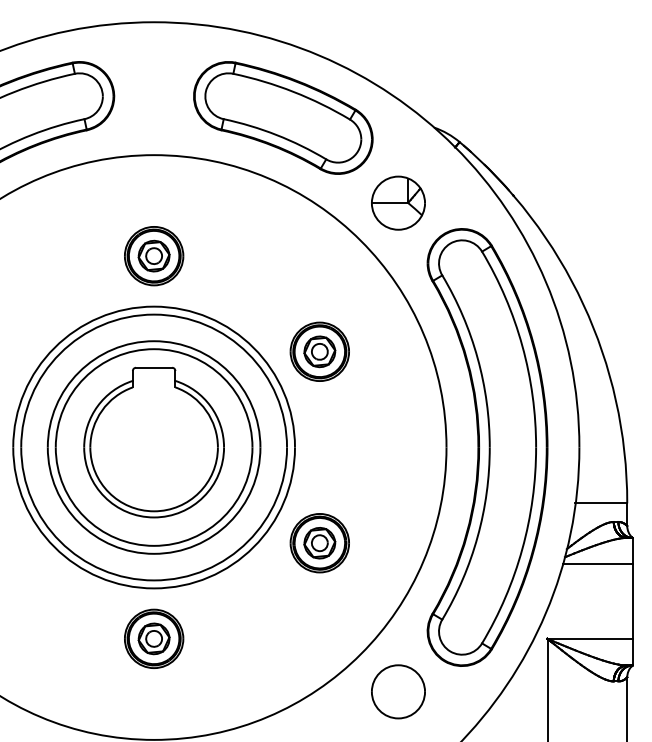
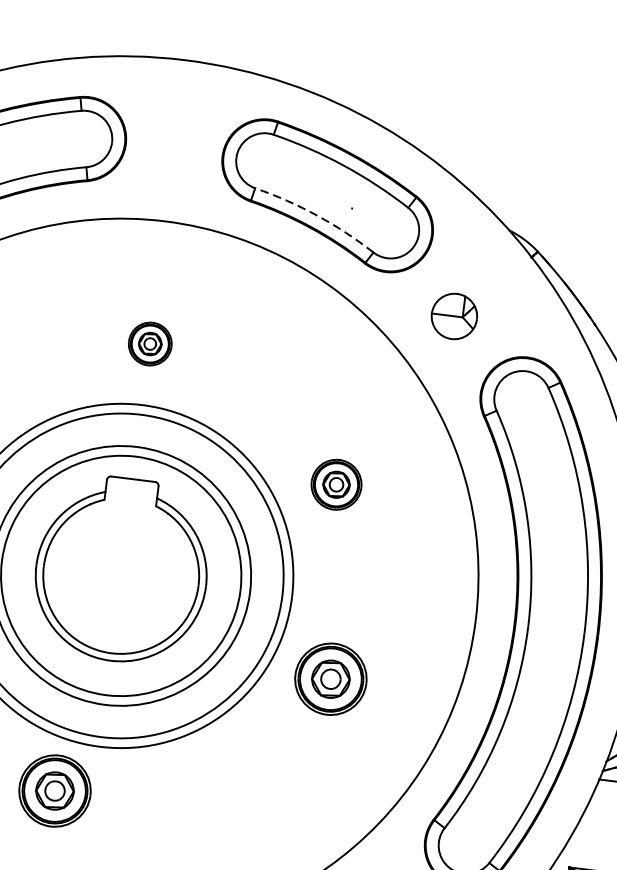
arc: (276, 135) -> (316, 216), solid -> dashed
part: (398, 202) -> (454, 315), size x0.7
part: (154, 256) -> (150, 344), size x0.6
part: (319, 351) -> (336, 484), size x0.7
part: (319, 543) -> (330, 679), moved
part: (154, 638) -> (55, 790), moved

